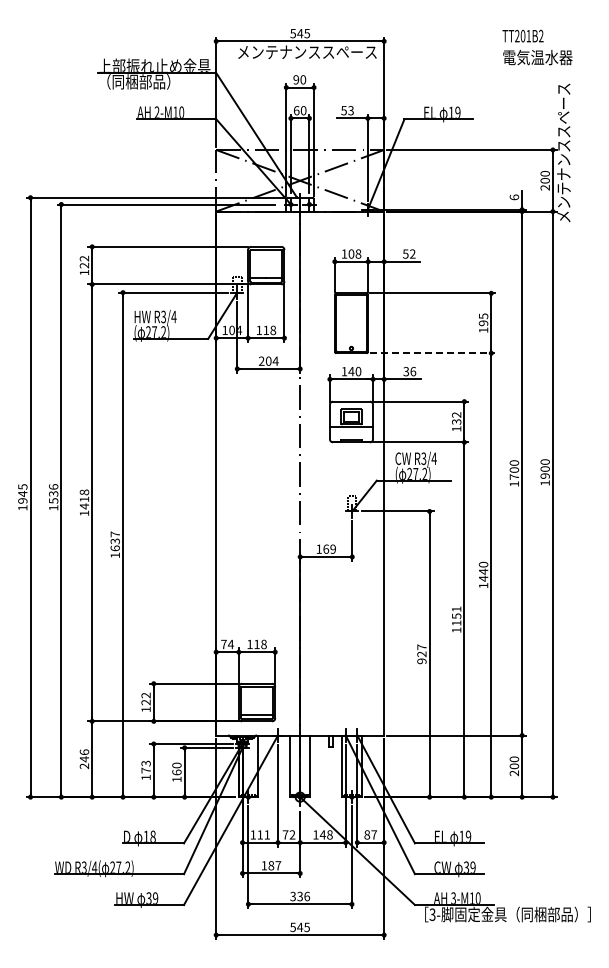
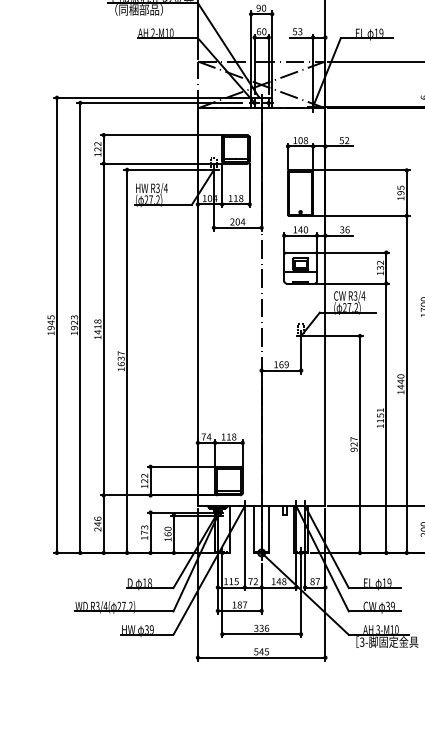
line: (432, 353) -> (362, 216), dashed -> solid
text: (53, 493) -> (74, 322), 1536 -> 1923
text: (267, 834) -> (236, 581), 111 -> 115

